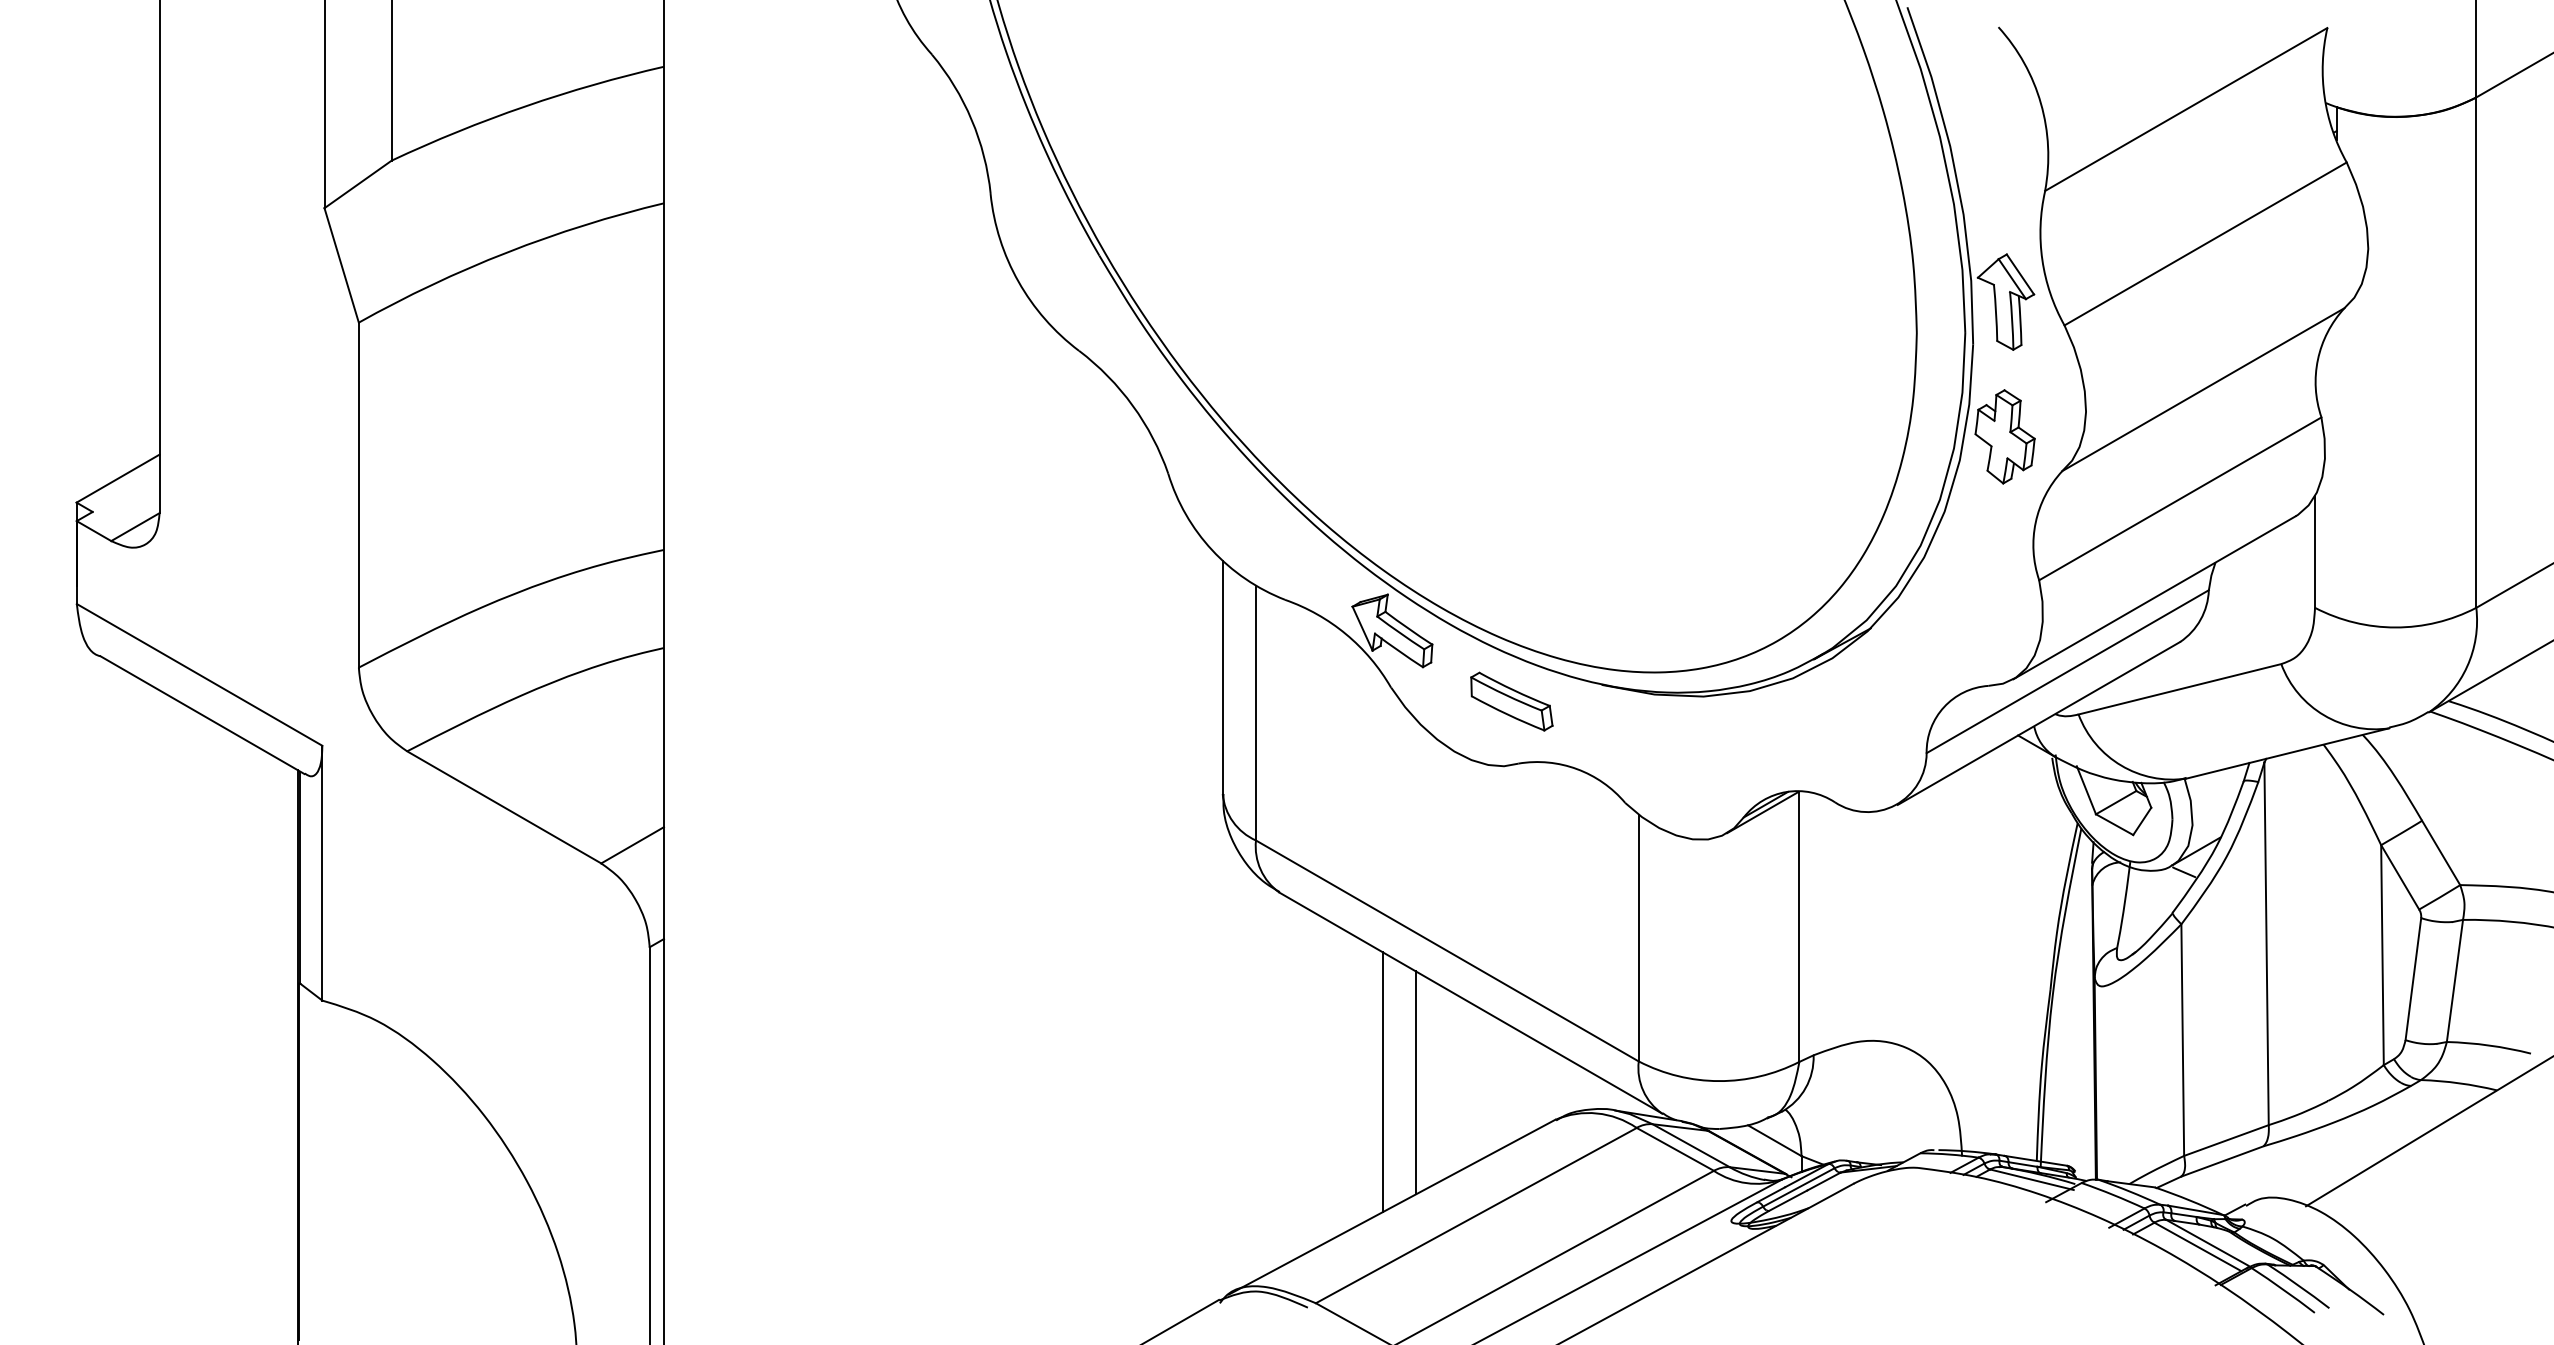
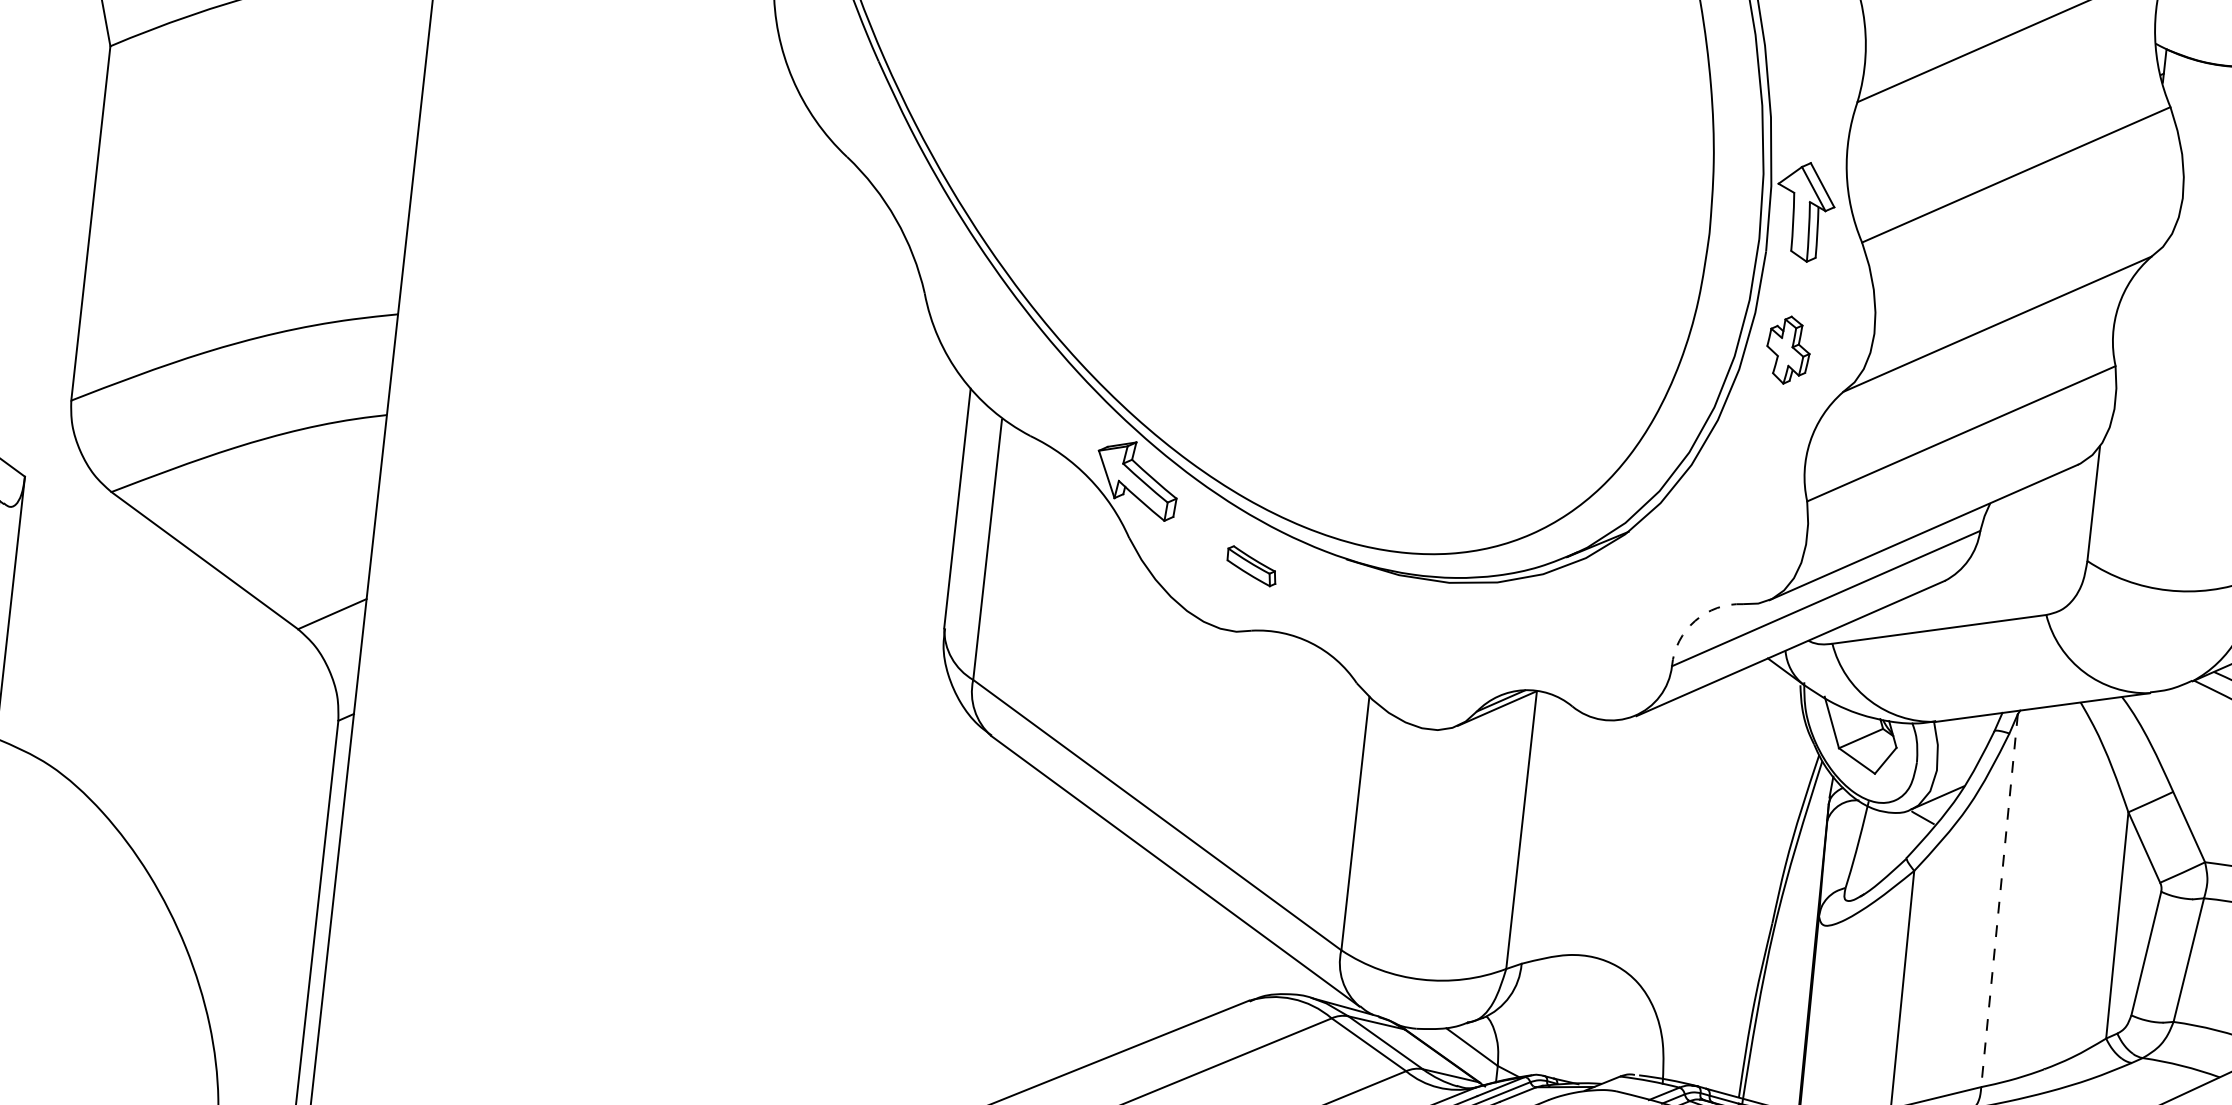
part: (2004, 436) -> (1787, 349), size x0.7
part: (1511, 701) -> (1251, 566), size x0.6
arc: (1944, 707) -> (1695, 621), solid -> dashed
line: (2266, 944) -> (1999, 901), solid -> dashed
line: (1382, 1082) -> (1075, 942), removed
line: (1415, 1082) -> (1109, 946), removed

